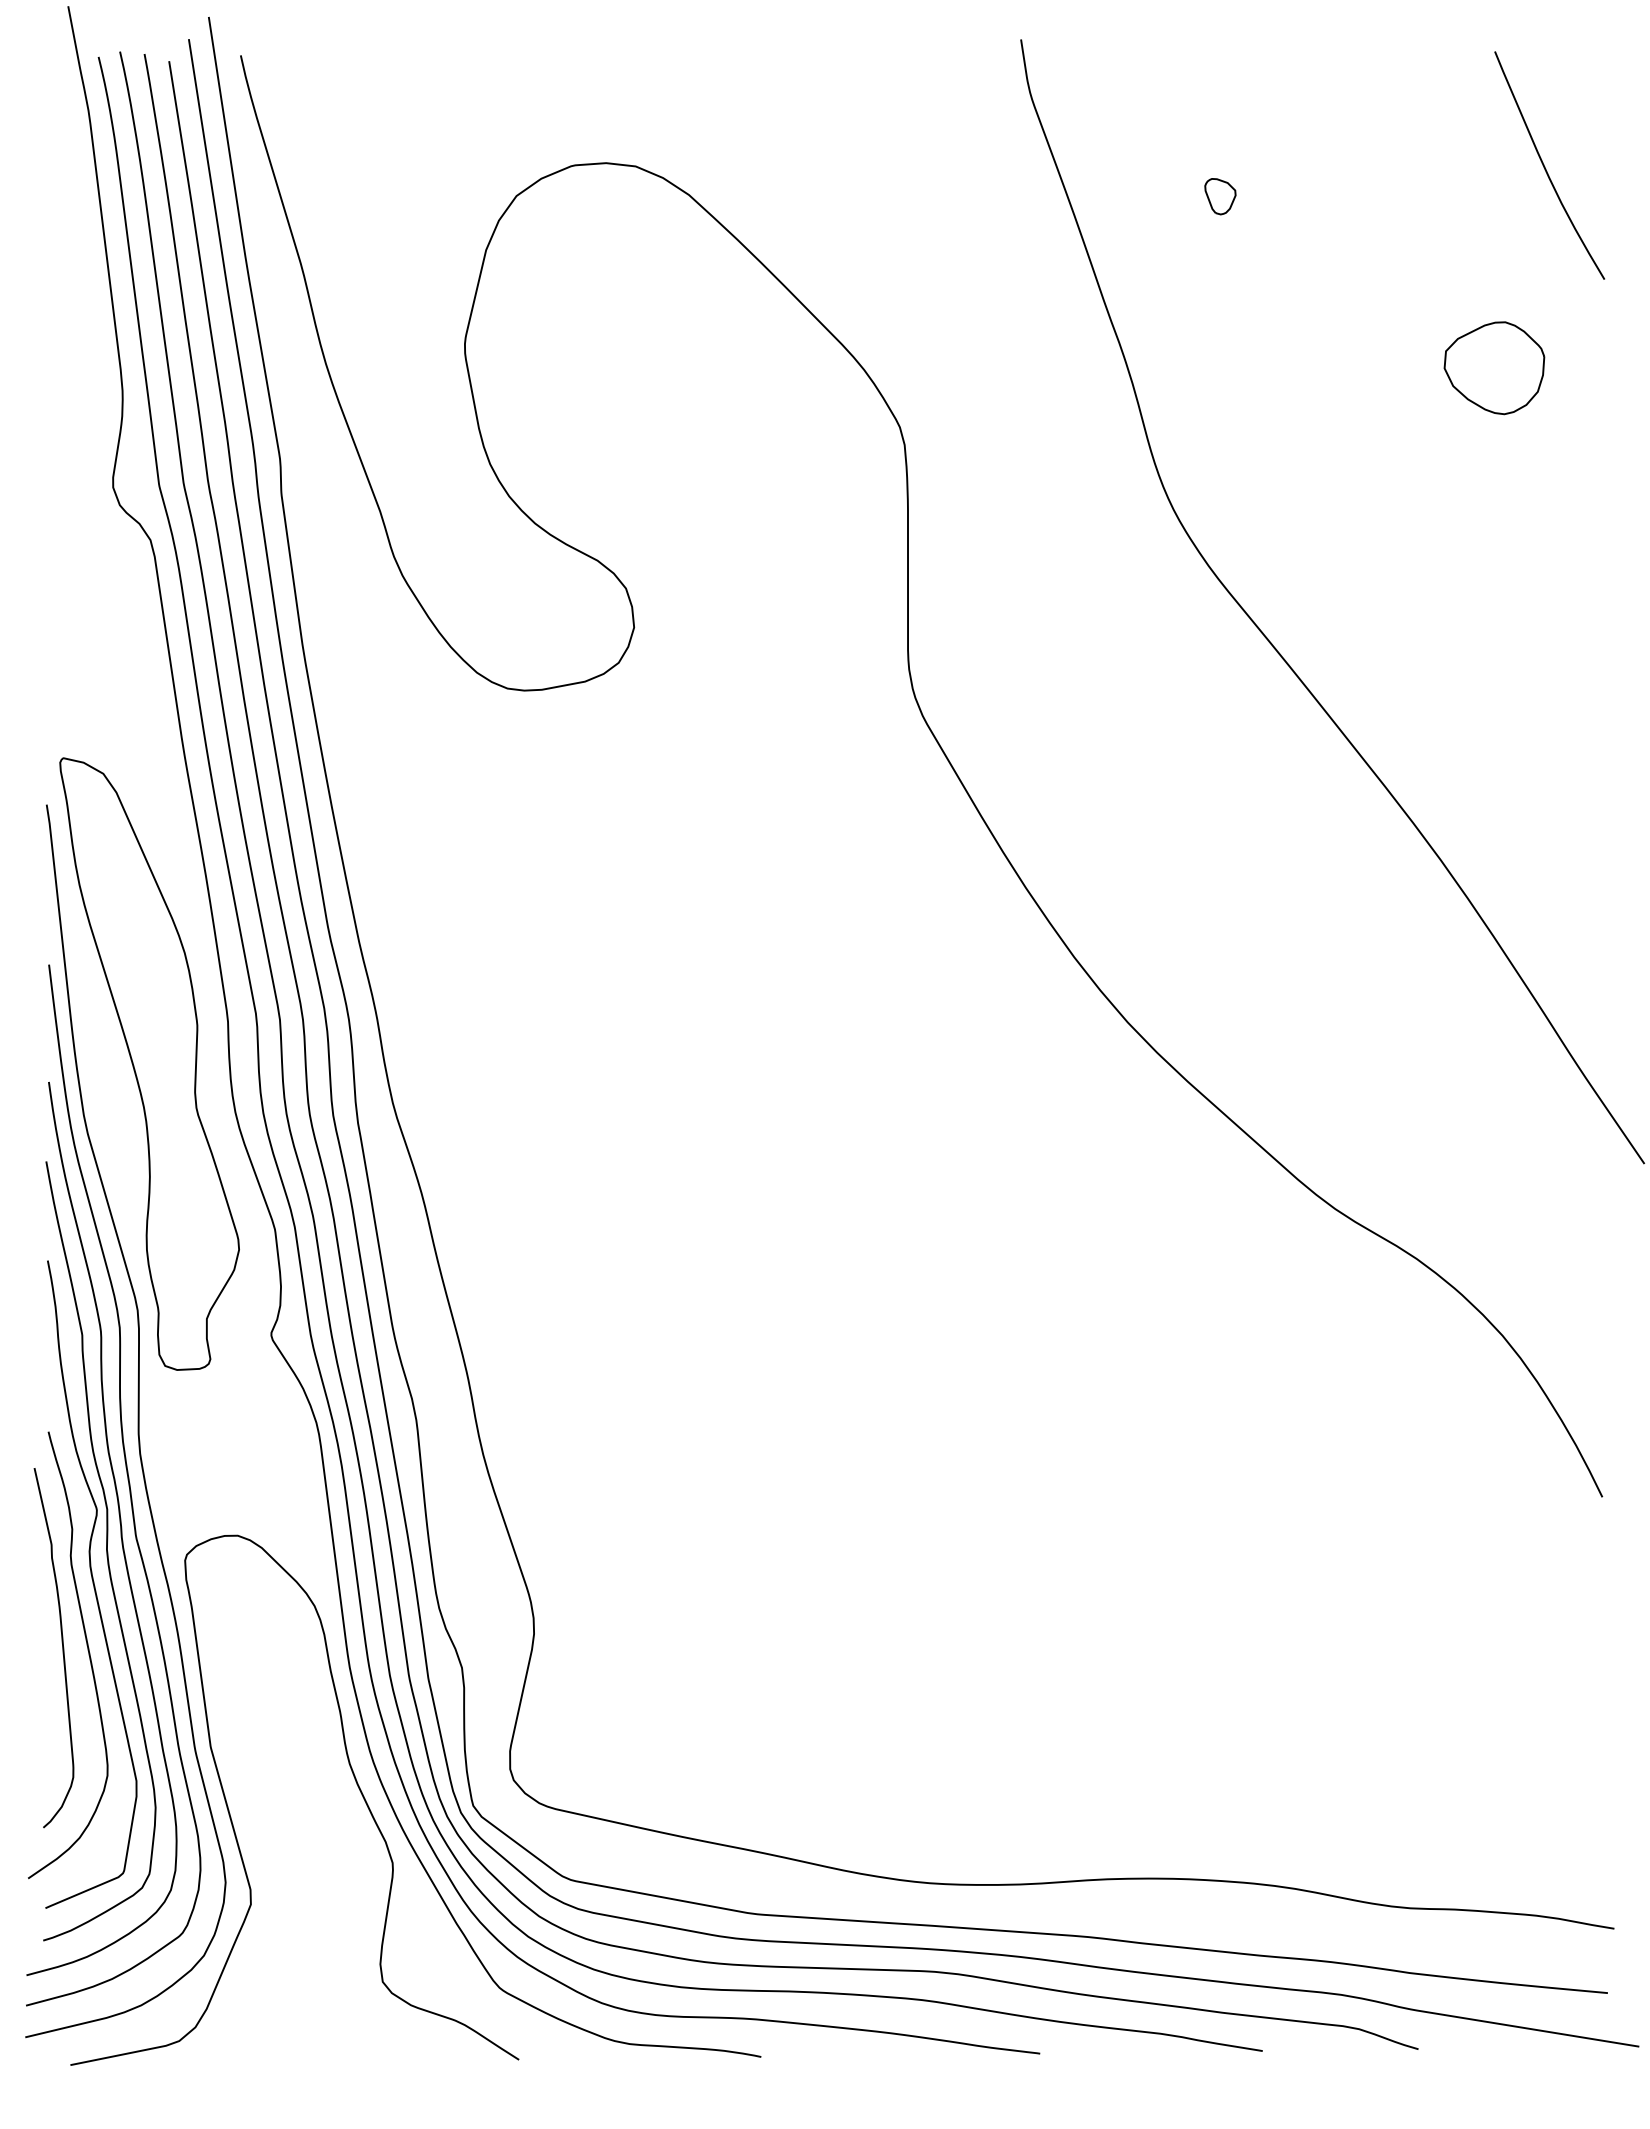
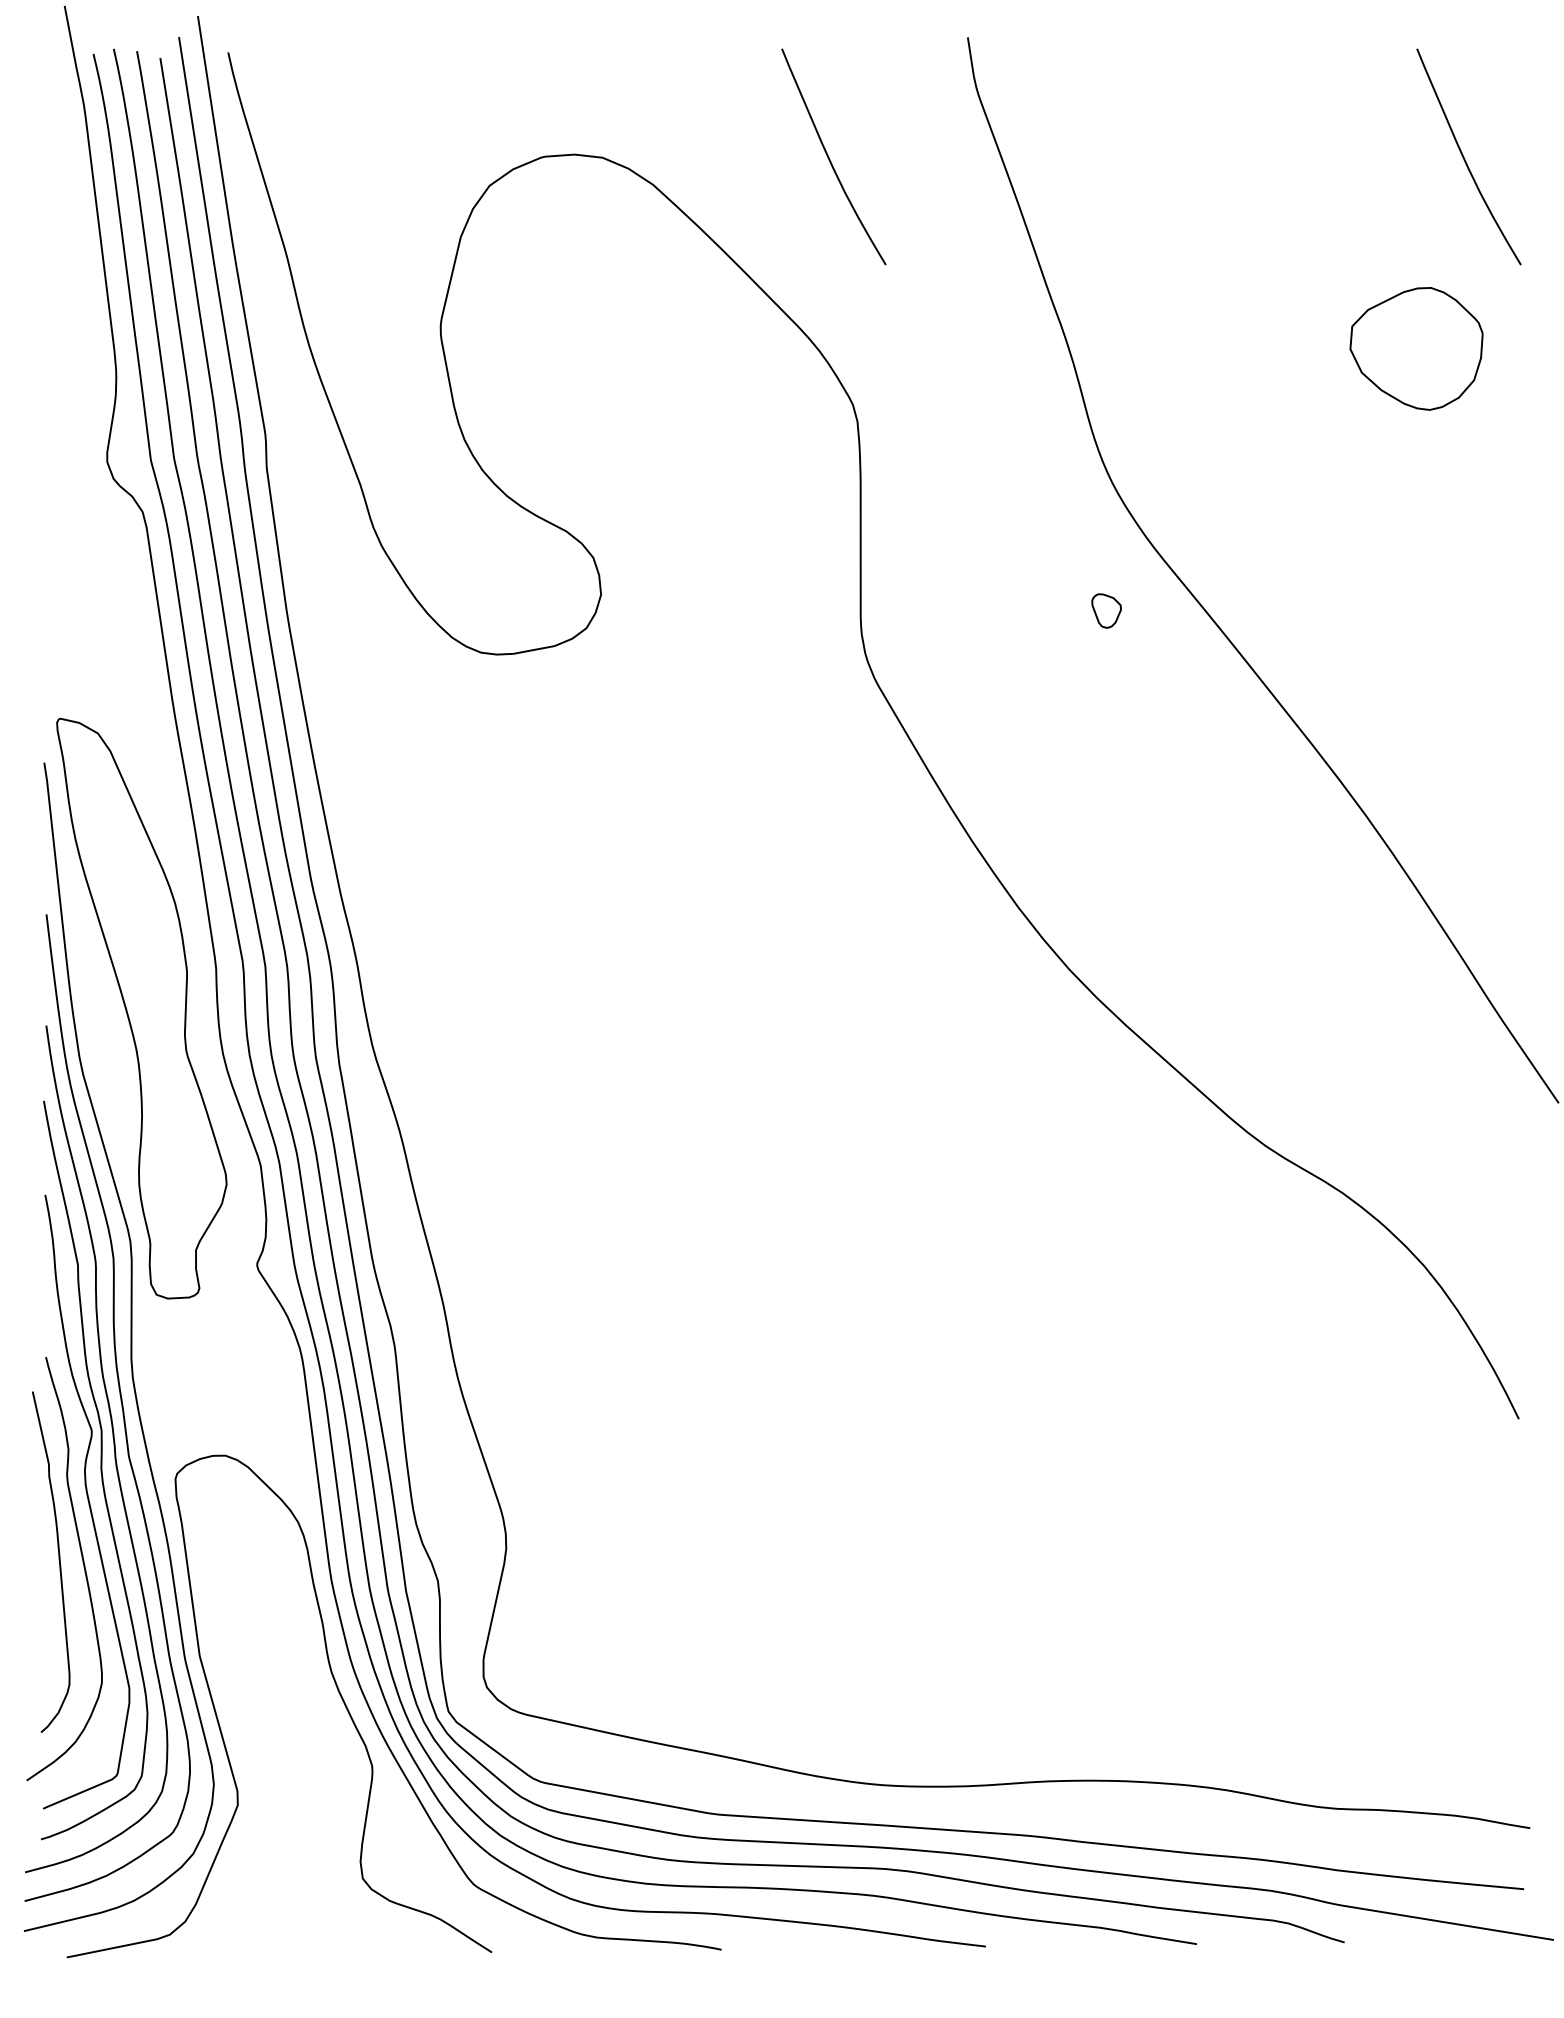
curve: (875, 166) -> (829, 157), added
part: (1220, 196) -> (1106, 610), moved
part: (1494, 368) -> (1416, 349), size x1.4

